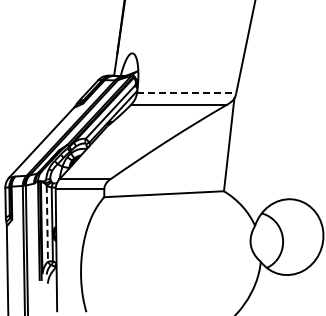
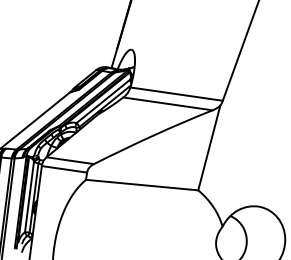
line: (186, 93) -> (176, 94), dashed -> solid
line: (47, 223) -> (29, 196), dashed -> solid

